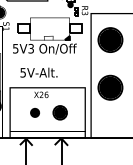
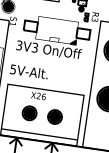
text: (15, 47) -> (19, 44), 5V3 -> 3V3
text: (38, 72) -> (28, 71), moved
part: (34, 112) -> (29, 112), size x1.67

